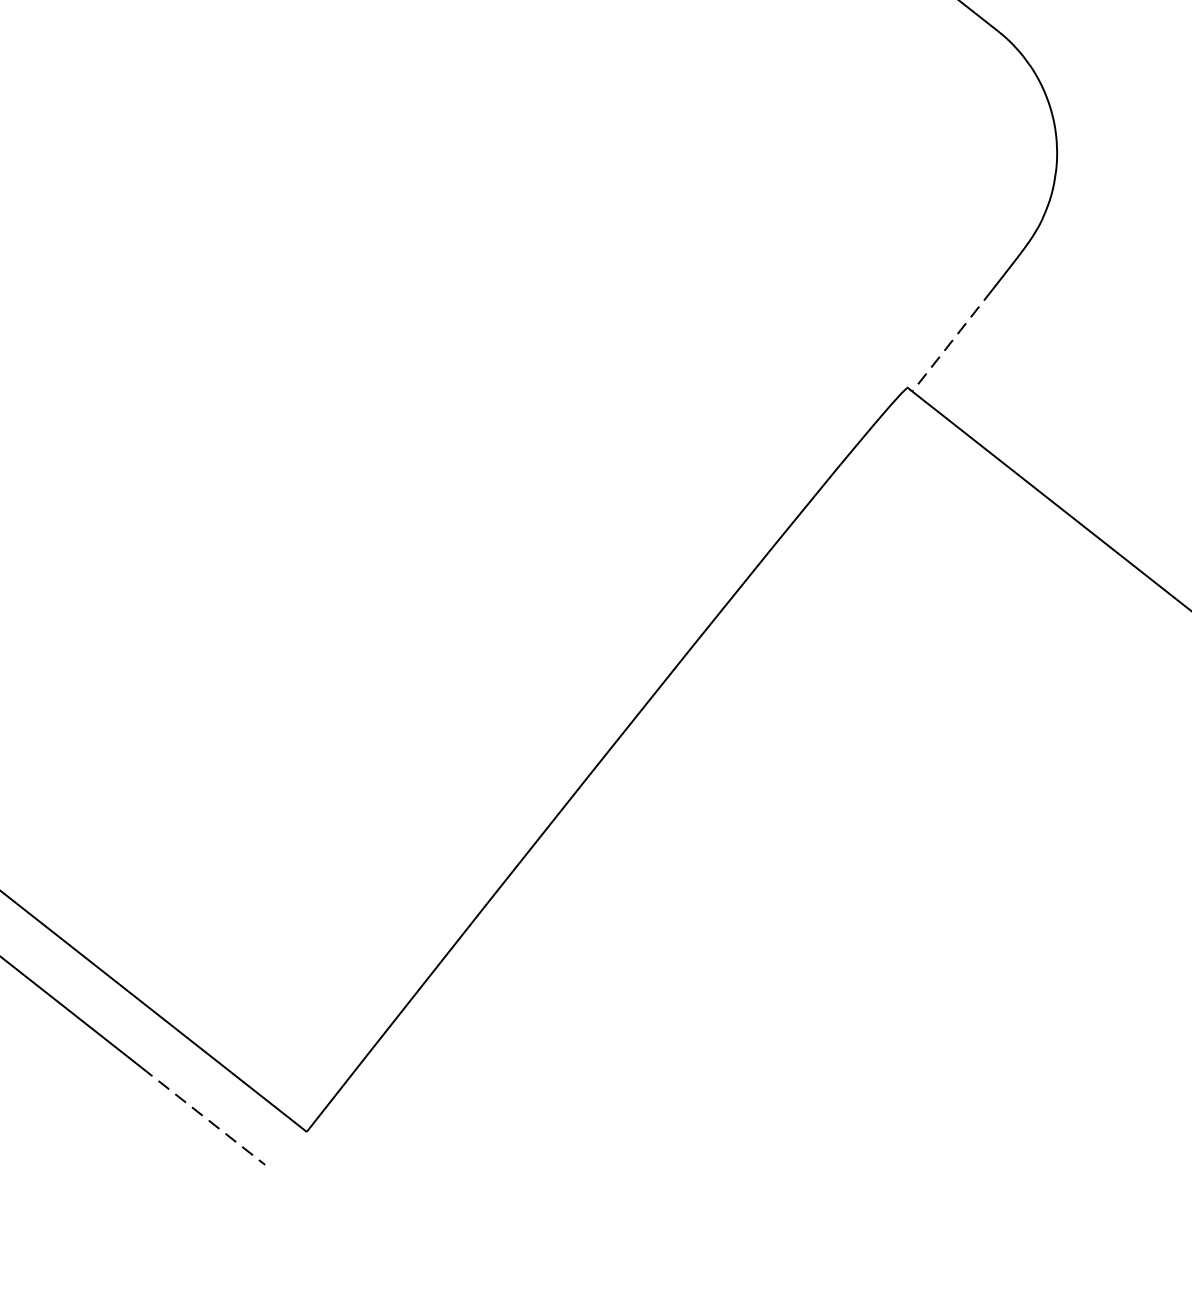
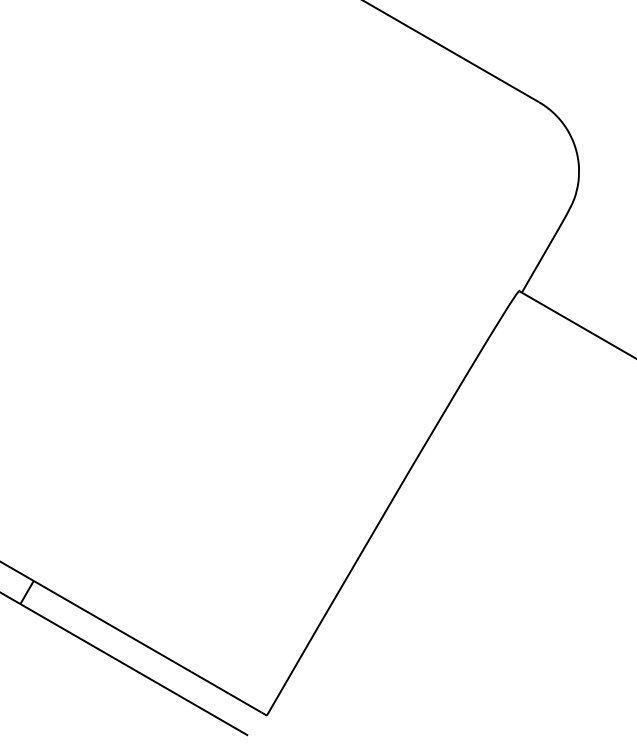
line: (952, 342) -> (538, 264), dashed -> solid
line: (202, 1116) -> (212, 715), dashed -> solid

